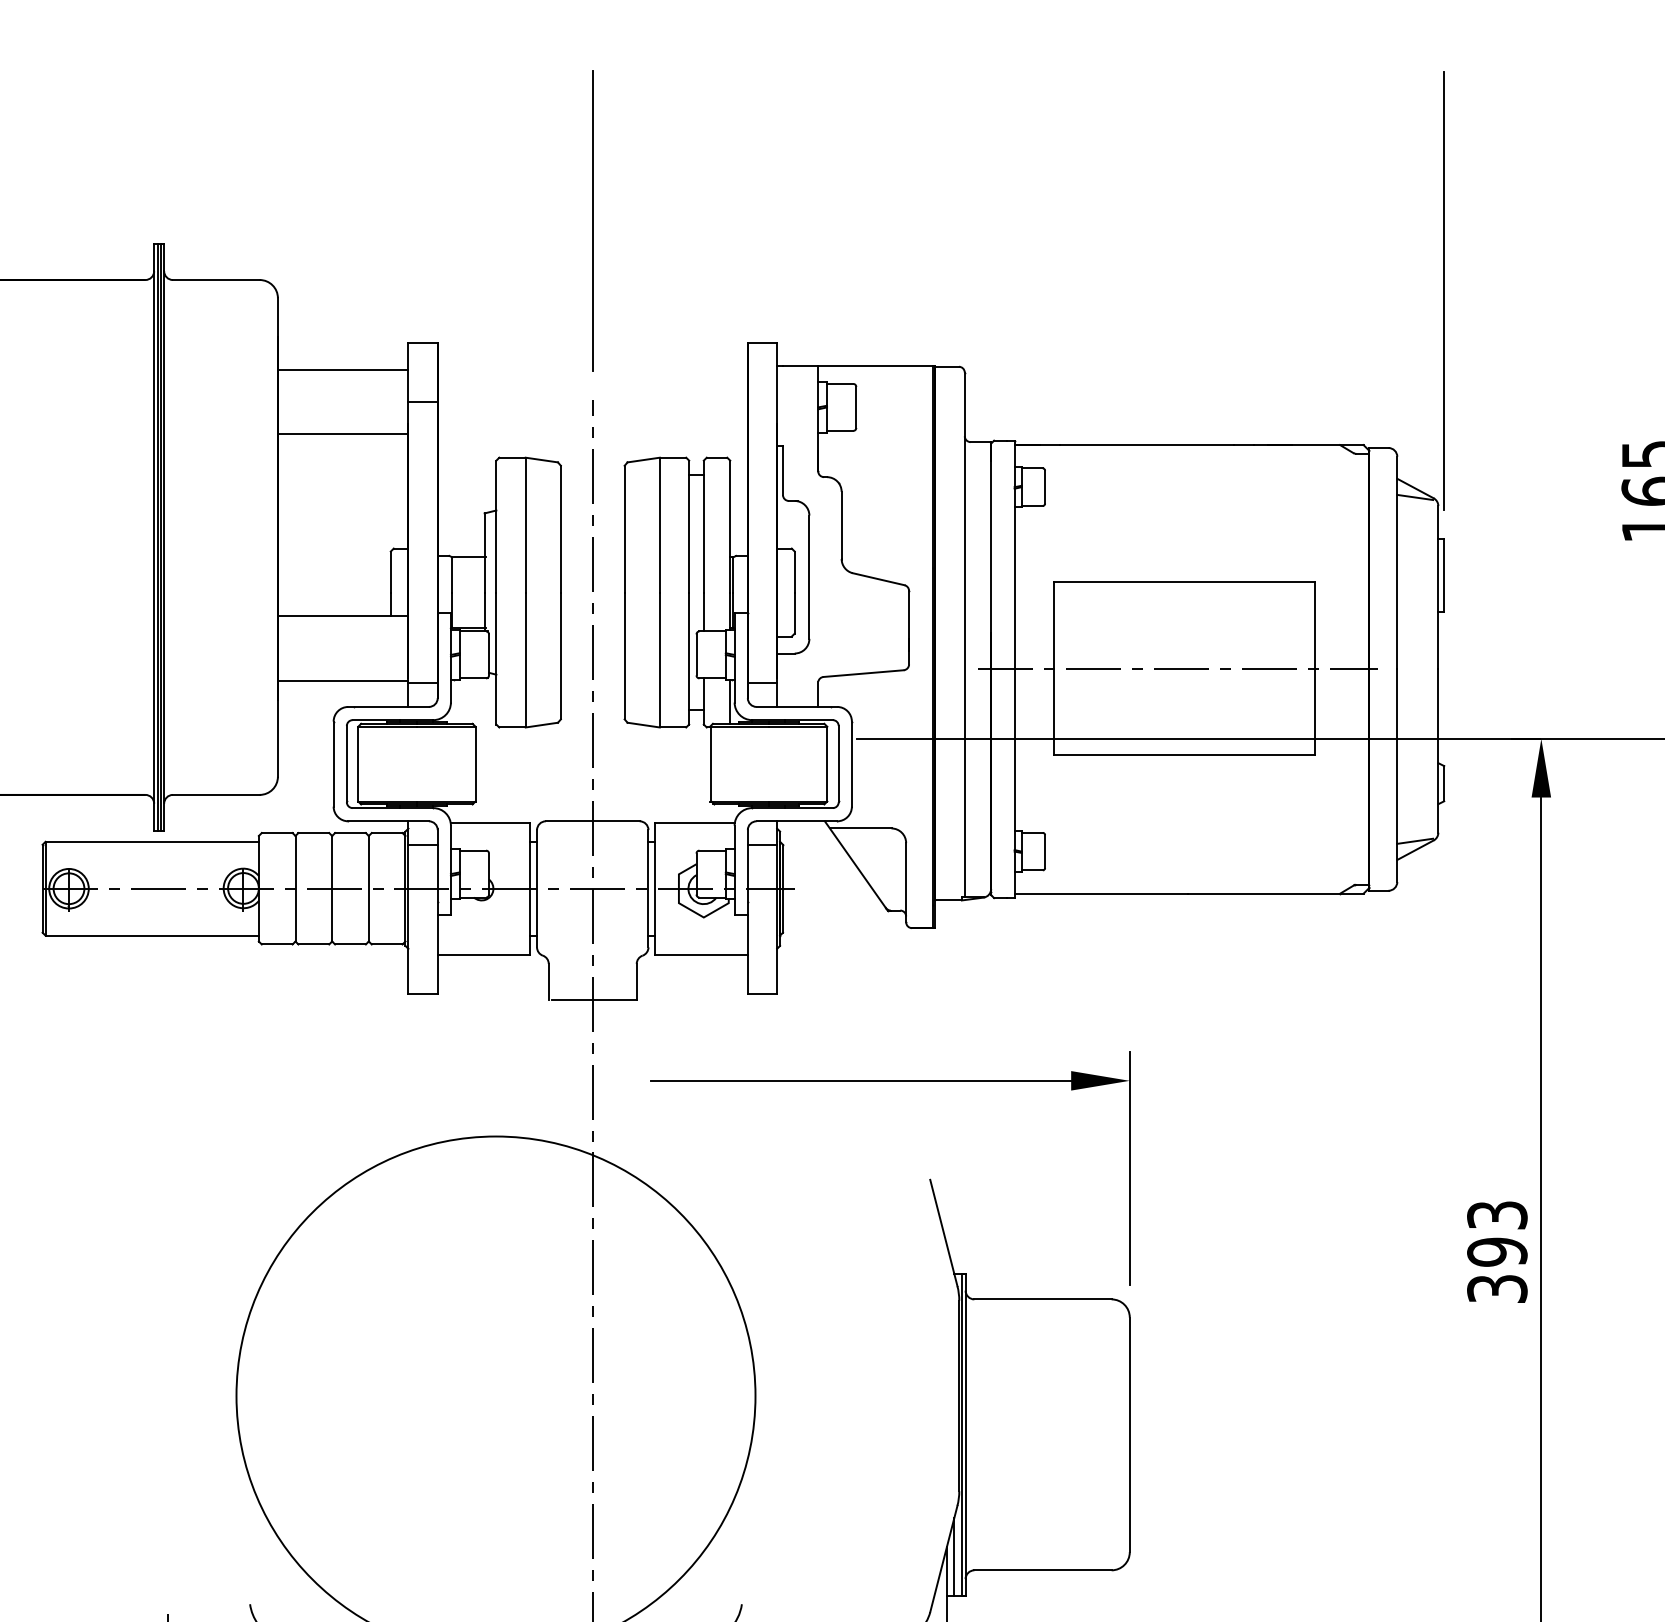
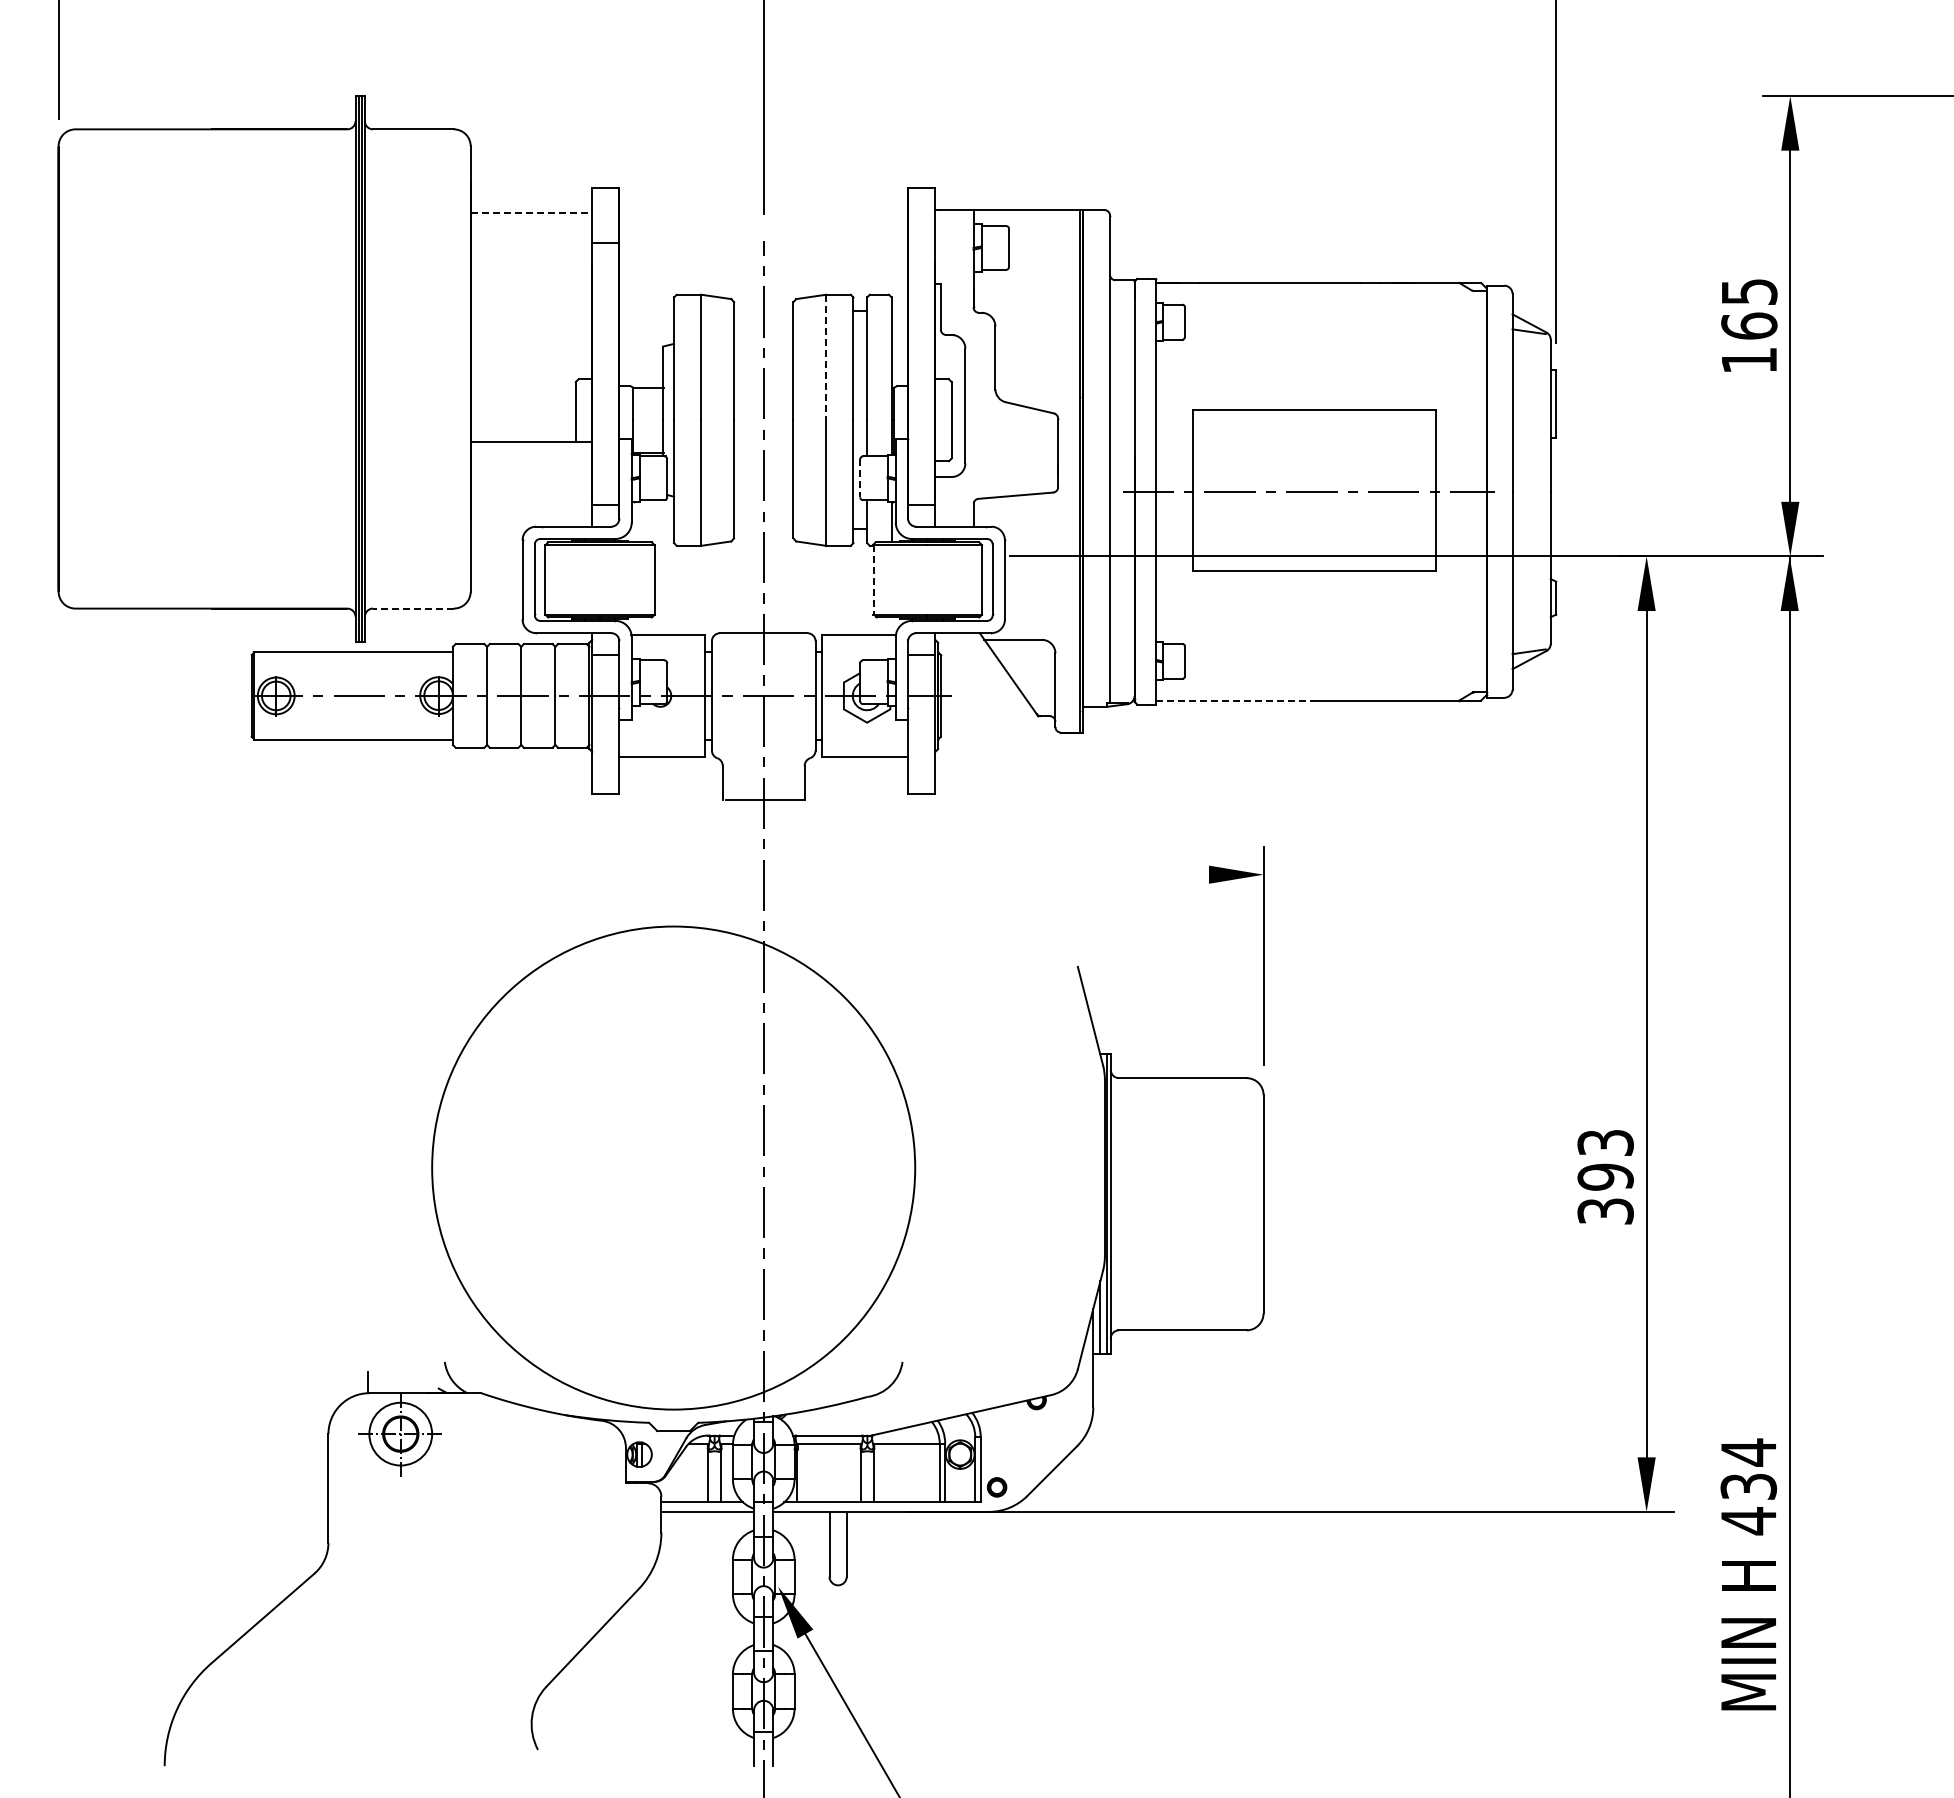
line: (343, 369) -> (531, 212), solid -> dashed
line: (343, 433) -> (531, 272), removed
line: (660, 525) -> (826, 357), solid -> dashed
line: (696, 655) -> (860, 478), solid -> dashed
line: (343, 680) -> (531, 502), removed
line: (711, 763) -> (874, 579), solid -> dashed
line: (215, 794) -> (412, 608), solid -> dashed
line: (1100, 893) -> (1236, 700), solid -> dashed
line: (861, 1080) -> (1013, 874), removed
text: (1497, 1252) -> (1605, 1177), moved

